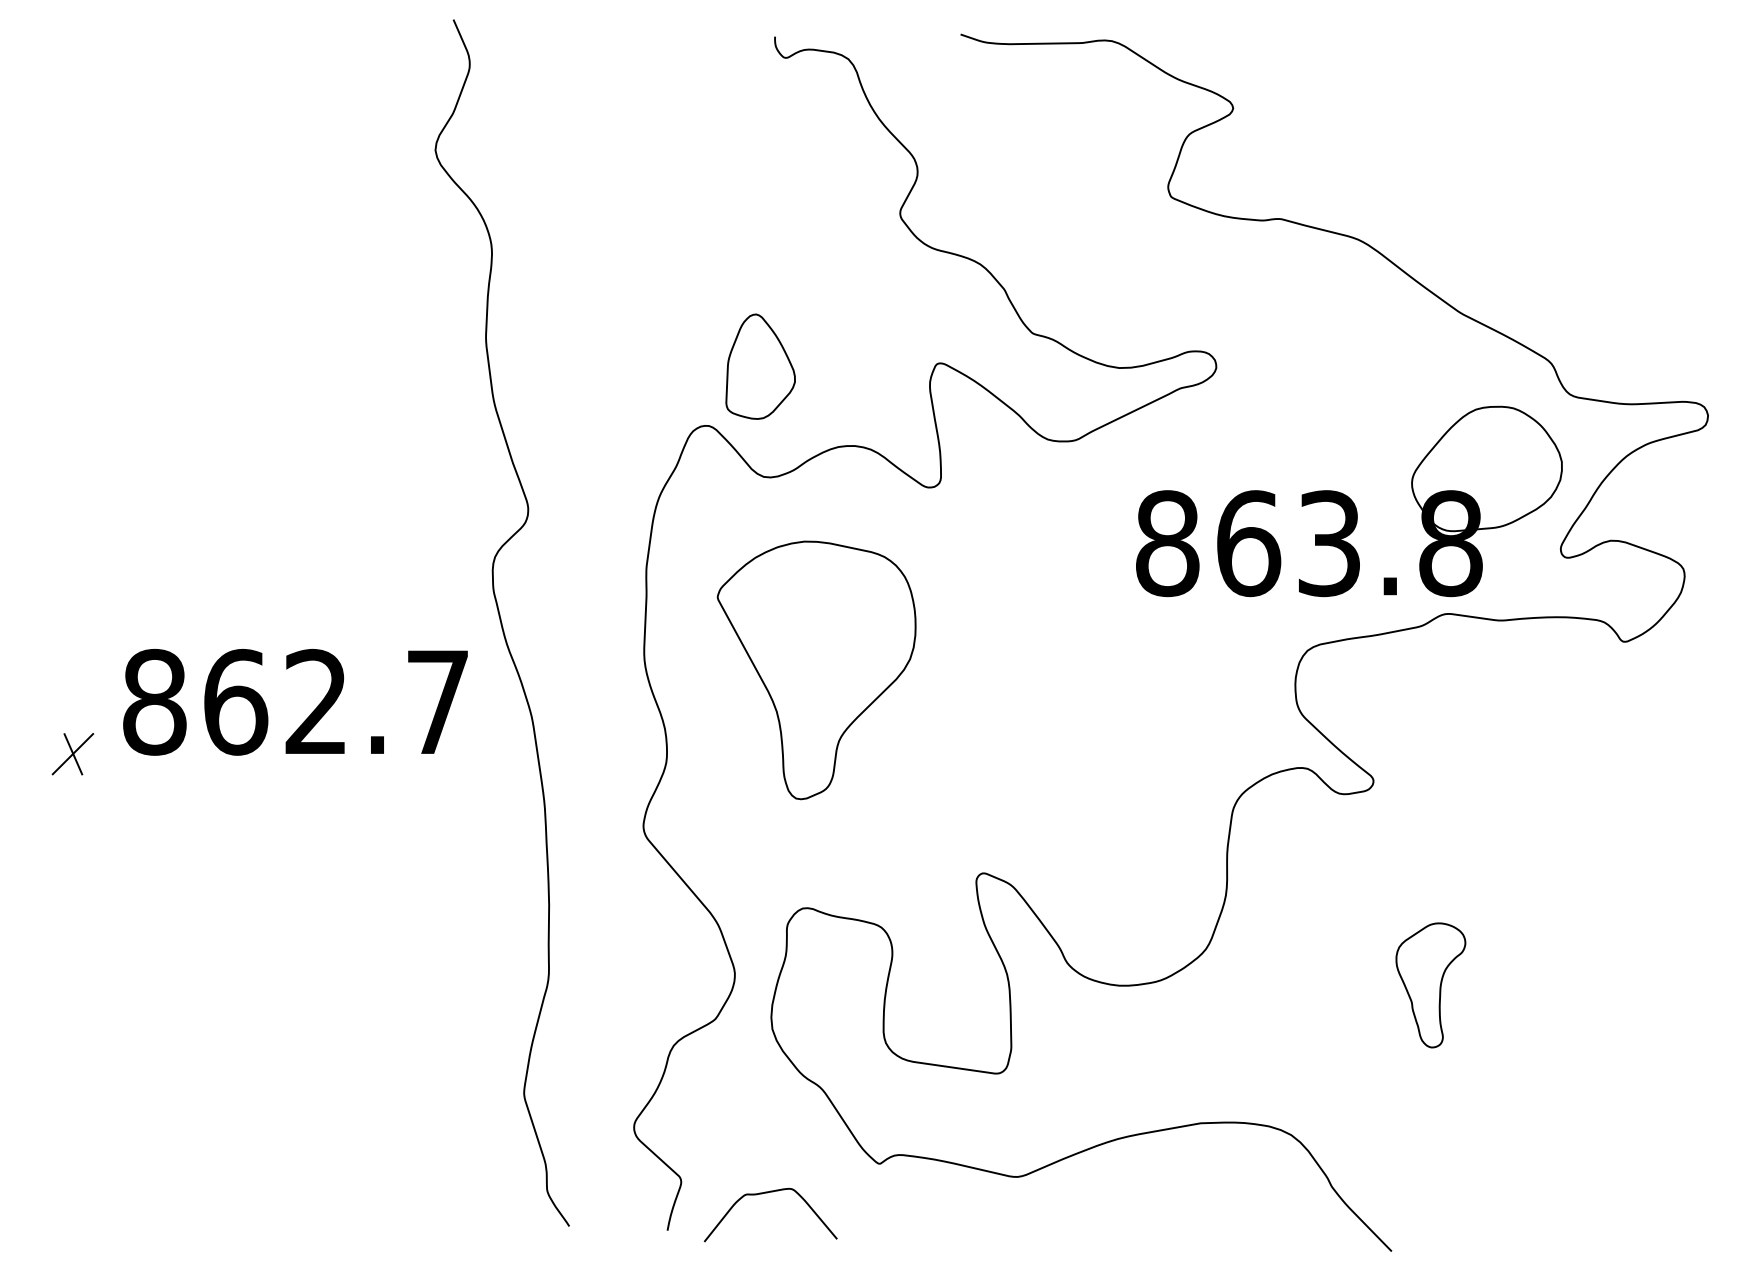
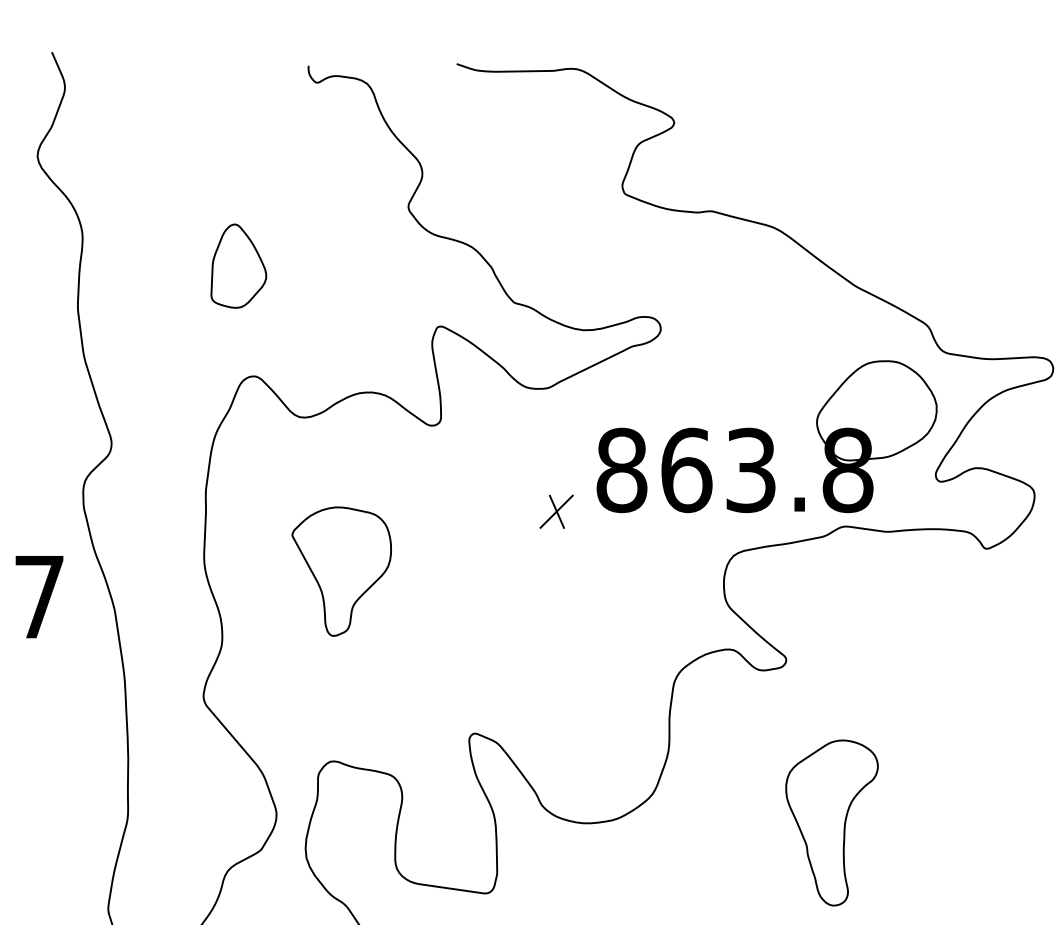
part: (760, 366) -> (238, 265), moved
part: (1085, 595) -> (556, 511), added
part: (816, 670) -> (341, 571), size x0.62
part: (1430, 985) -> (831, 823), size x1.67

